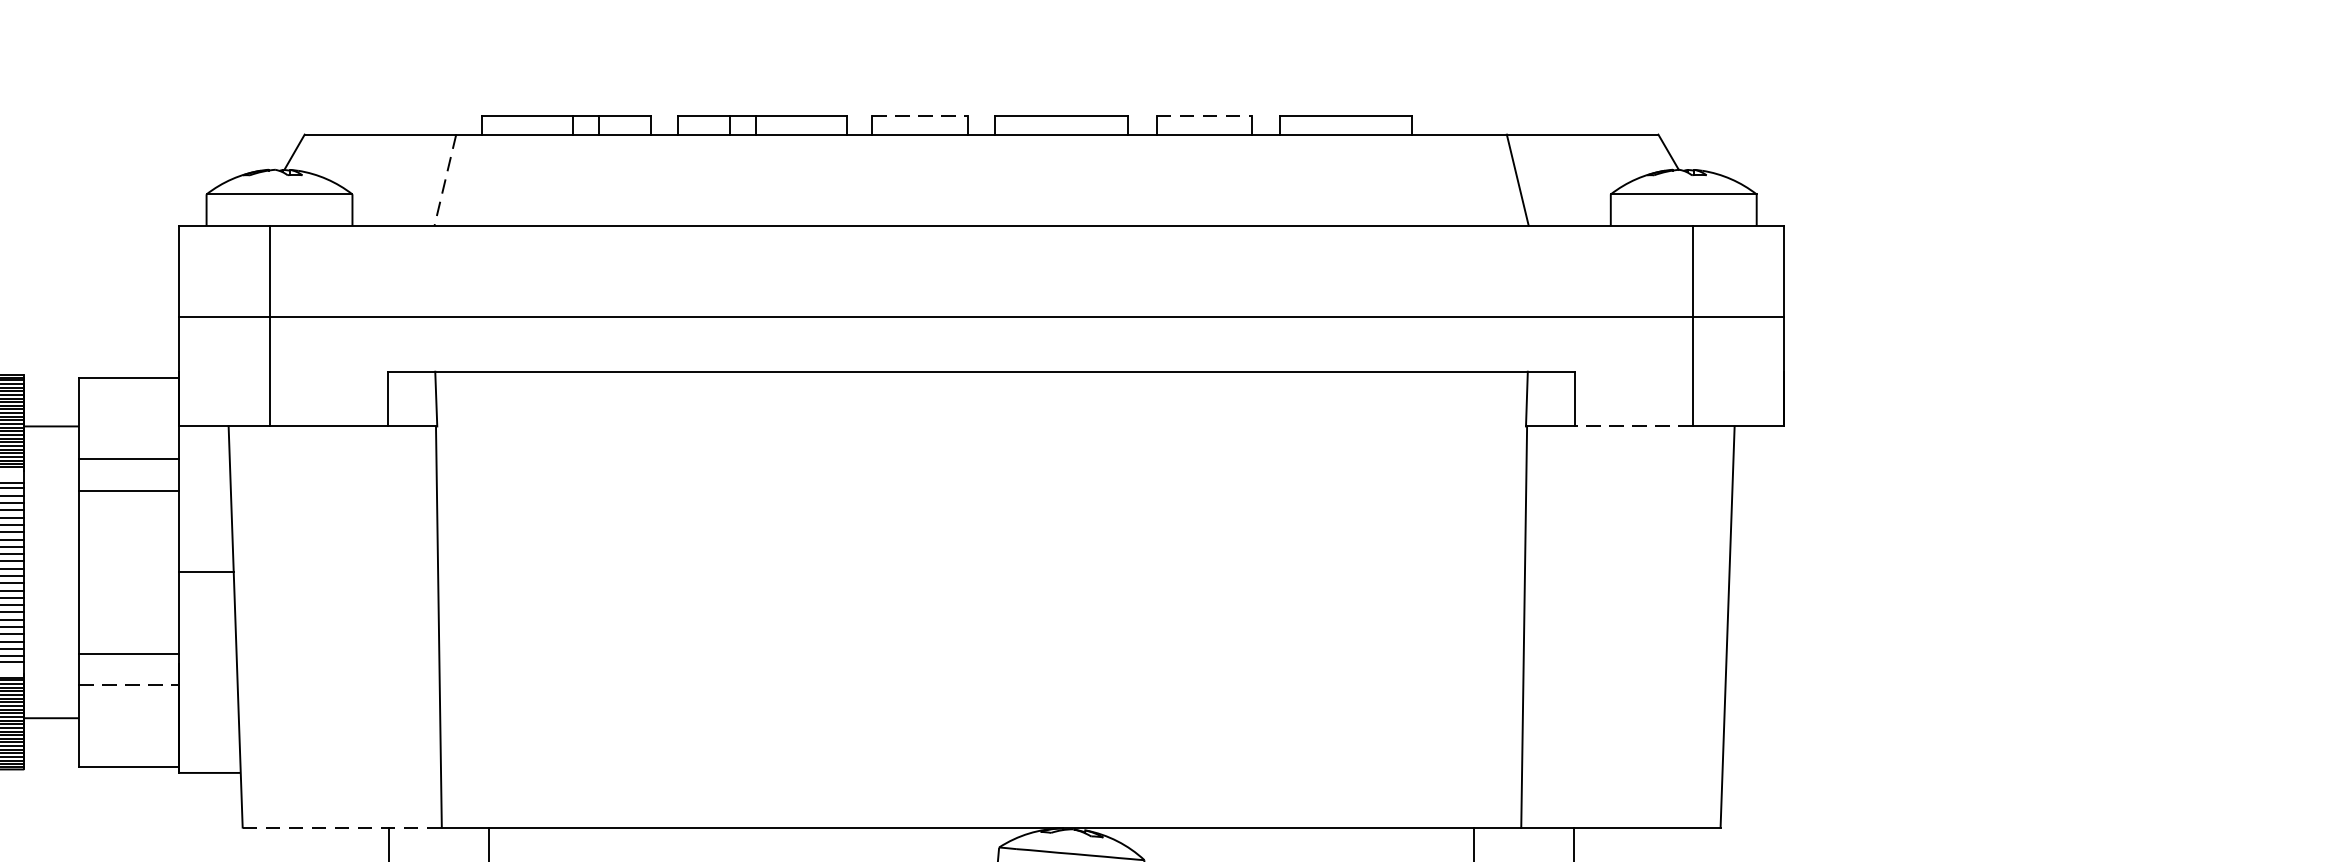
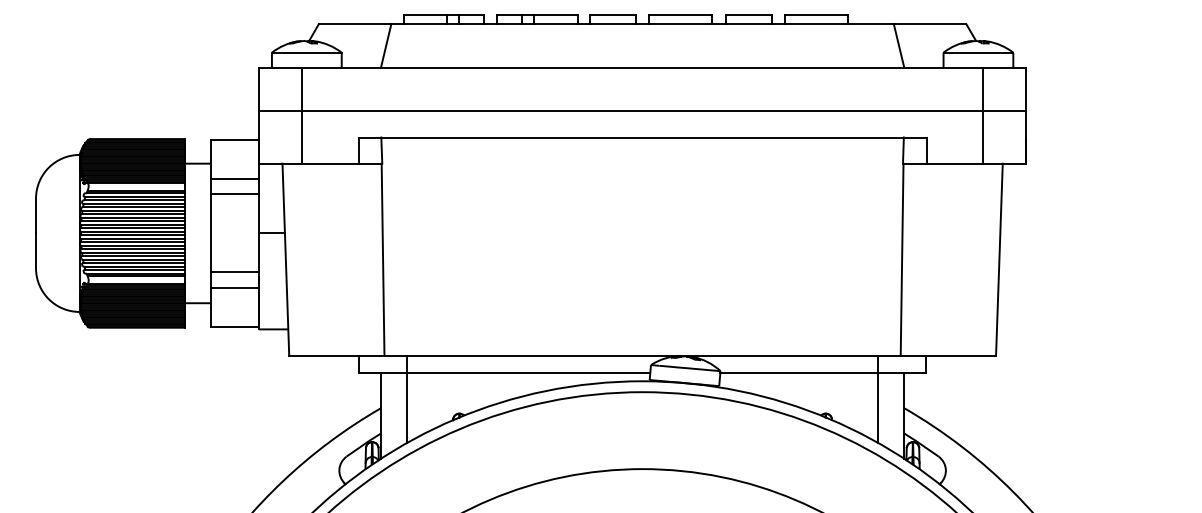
line: (920, 116) -> (613, 15), dashed -> solid
line: (1205, 116) -> (749, 15), dashed -> solid
line: (446, 181) -> (386, 46), dashed -> solid
line: (1633, 426) -> (954, 163), dashed -> solid
line: (128, 685) -> (234, 287), dashed -> solid
line: (341, 827) -> (336, 355), dashed -> solid

